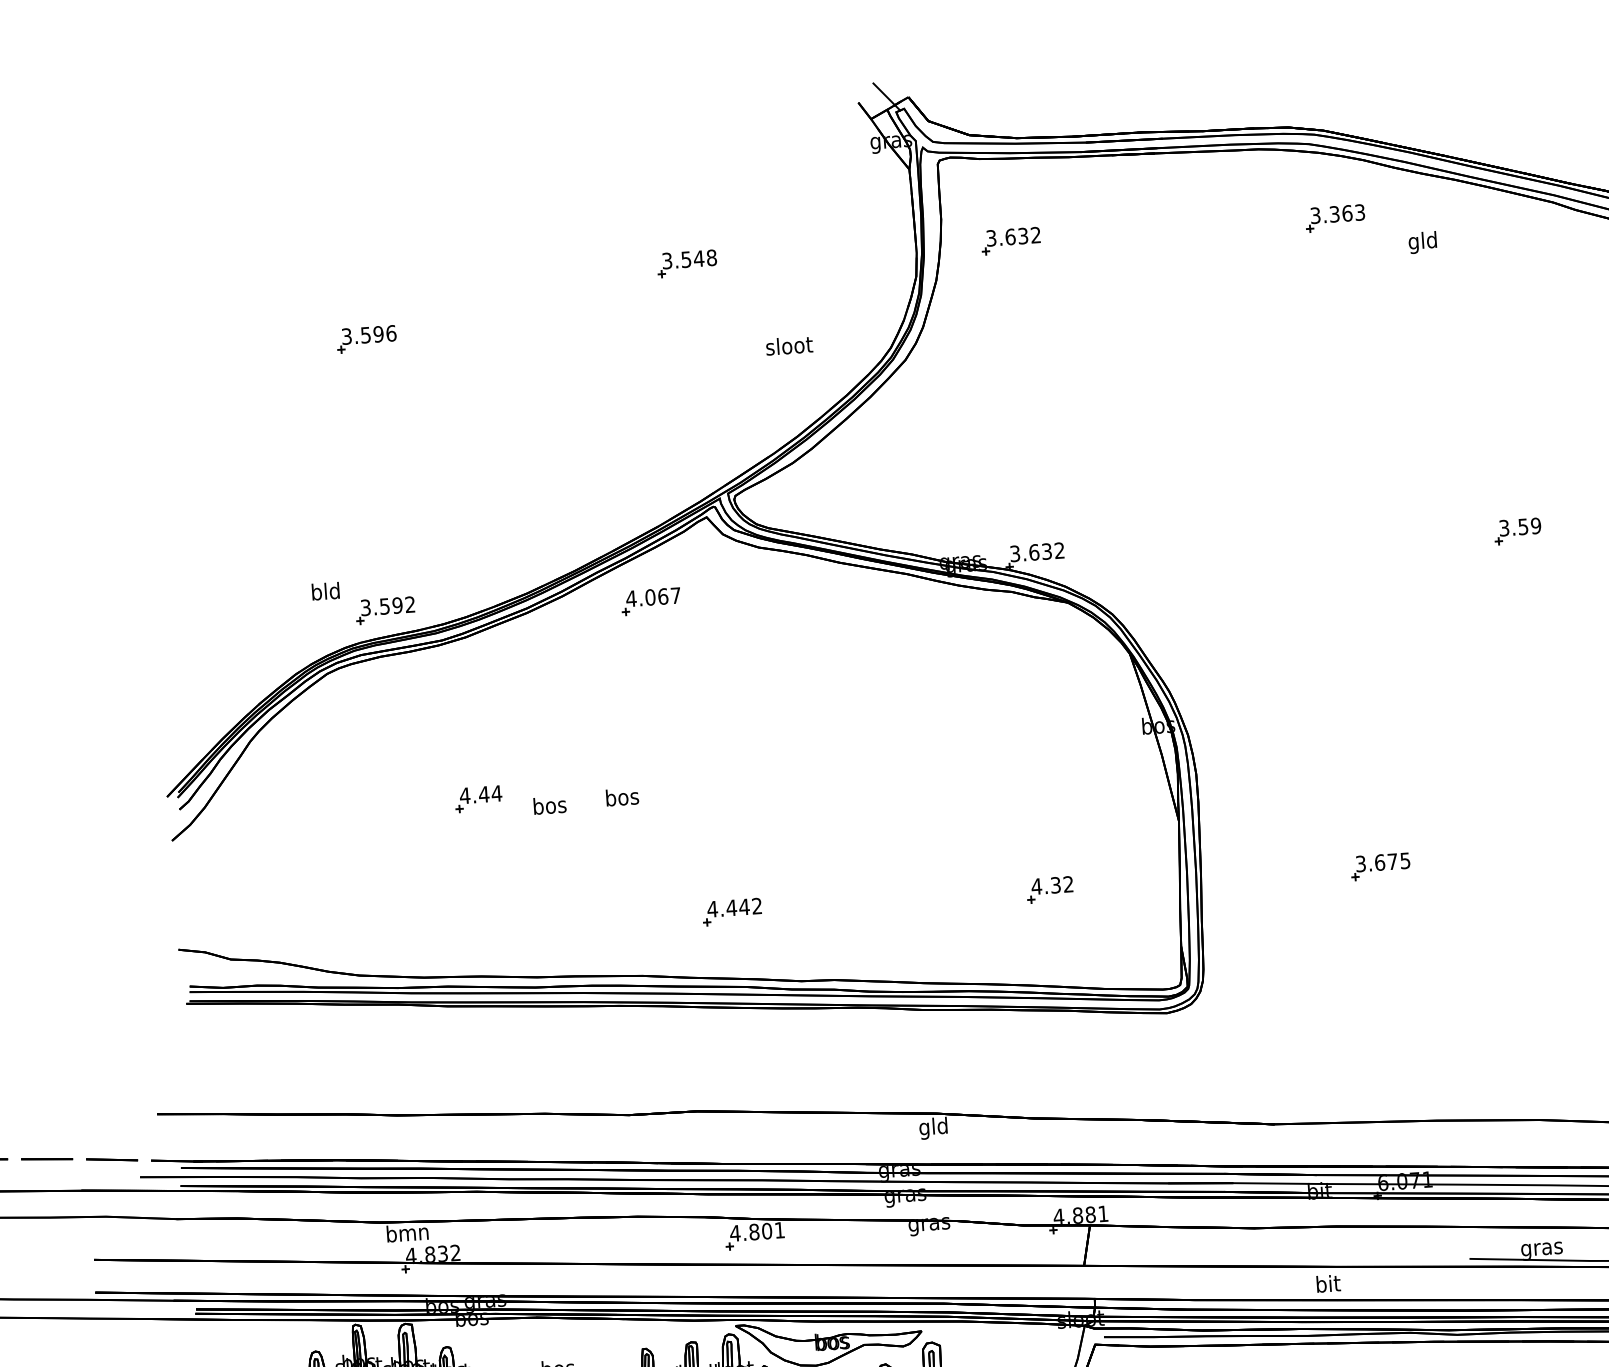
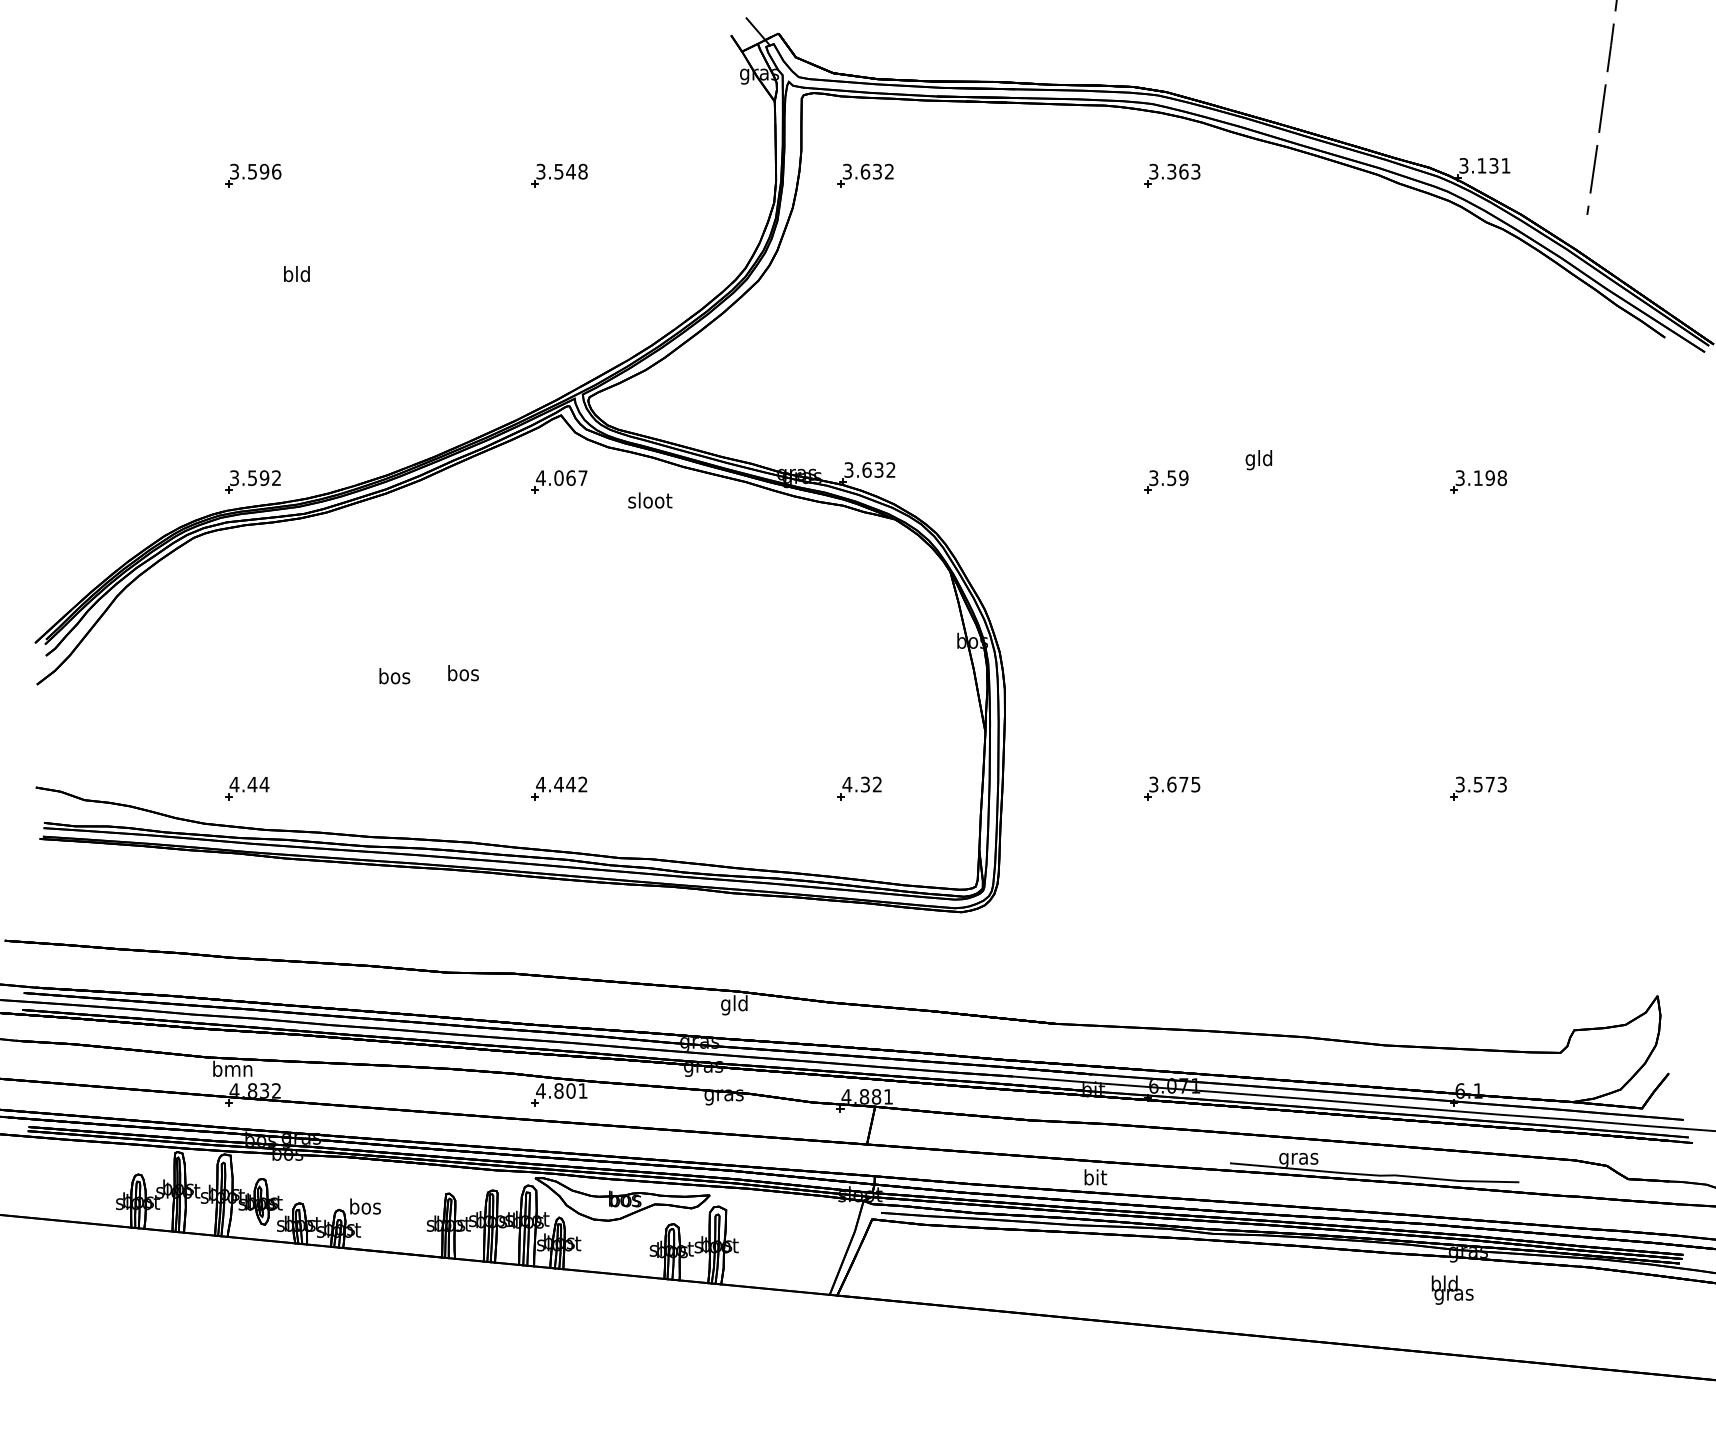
text: (1422, 243) -> (1258, 460), moved
part: (367, 339) -> (253, 175), moved
text: (789, 345) -> (650, 500), moved
part: (1517, 530) -> (1166, 481), moved
text: (325, 591) -> (296, 274), moved
part: (651, 600) -> (559, 481), moved
part: (479, 799) -> (247, 788), moved

